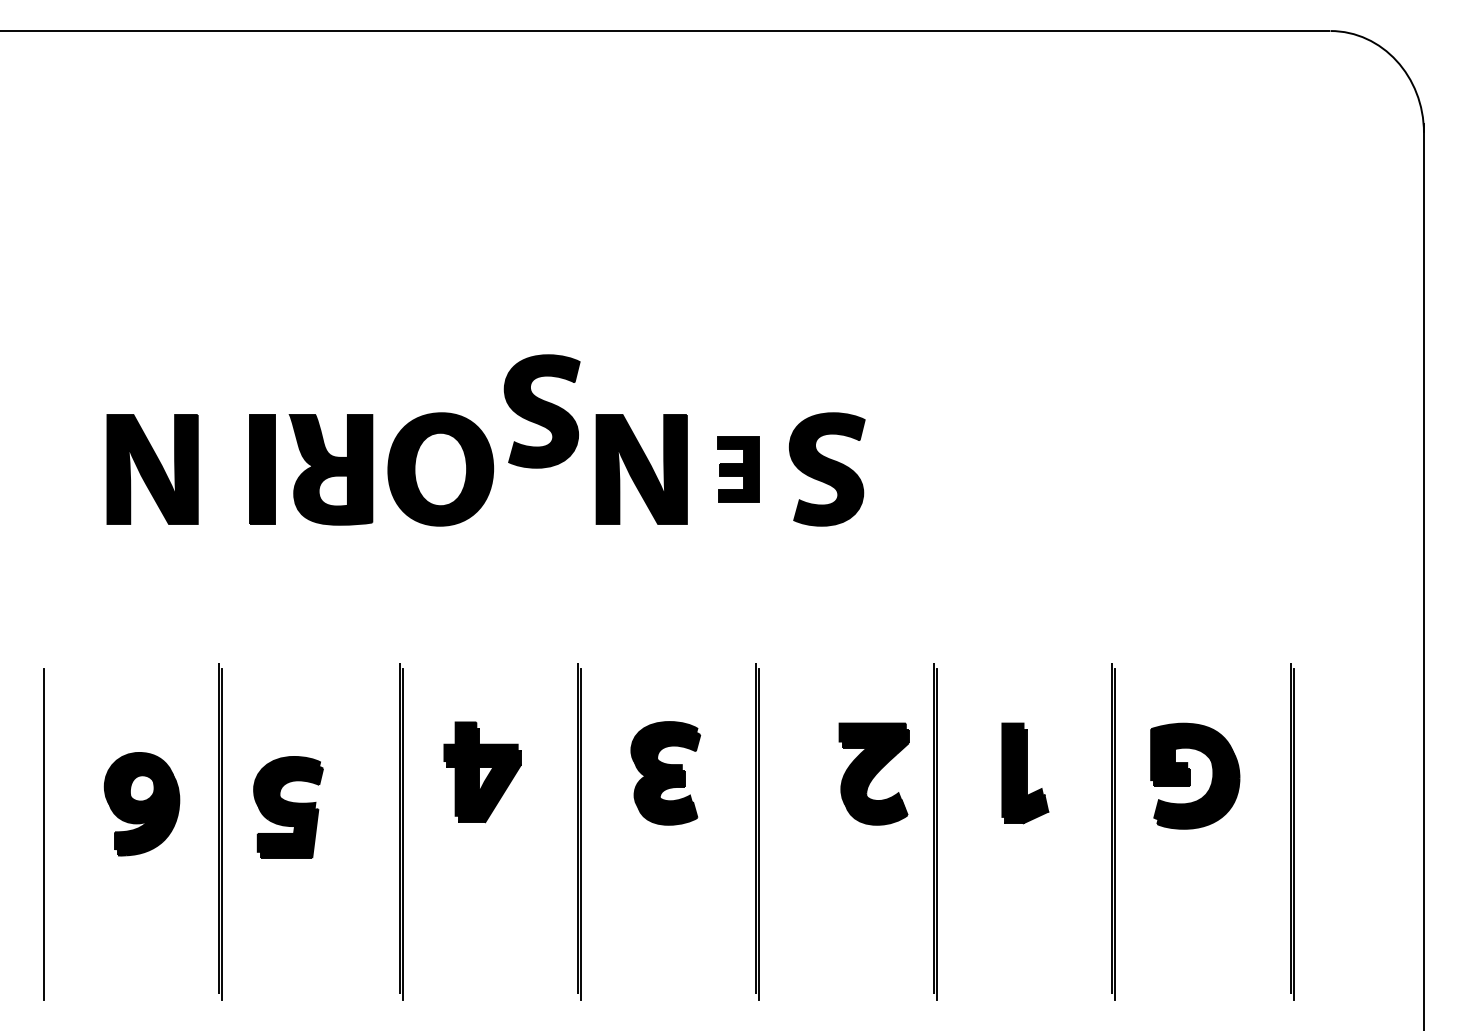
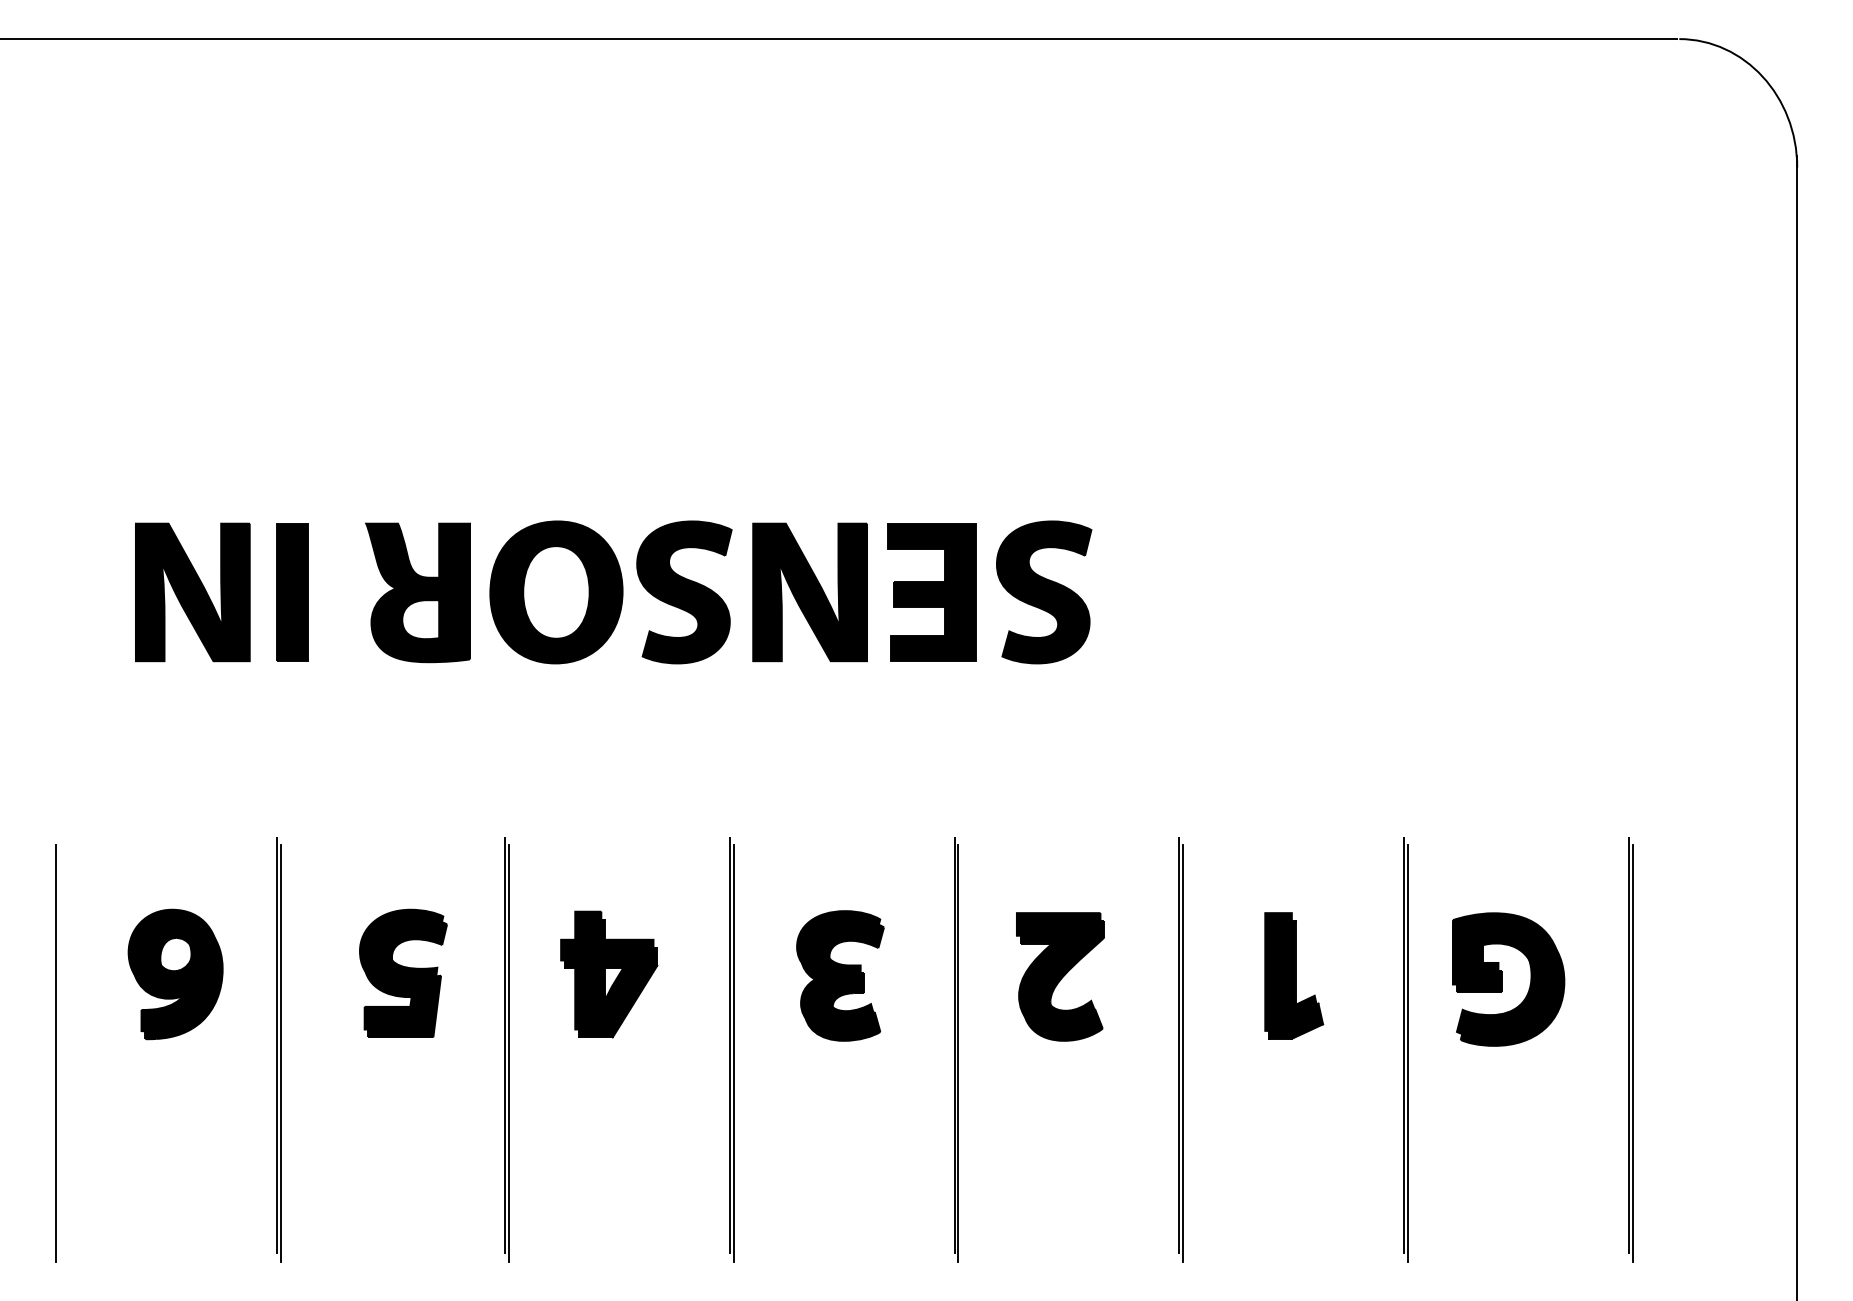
part: (541, 411) -> (683, 592), moved
part: (262, 469) -> (292, 592), moved
part: (738, 469) -> (932, 592), size x1.67
part: (873, 773) -> (1059, 976), moved
part: (141, 804) -> (174, 974), moved
part: (288, 807) -> (403, 973), moved

